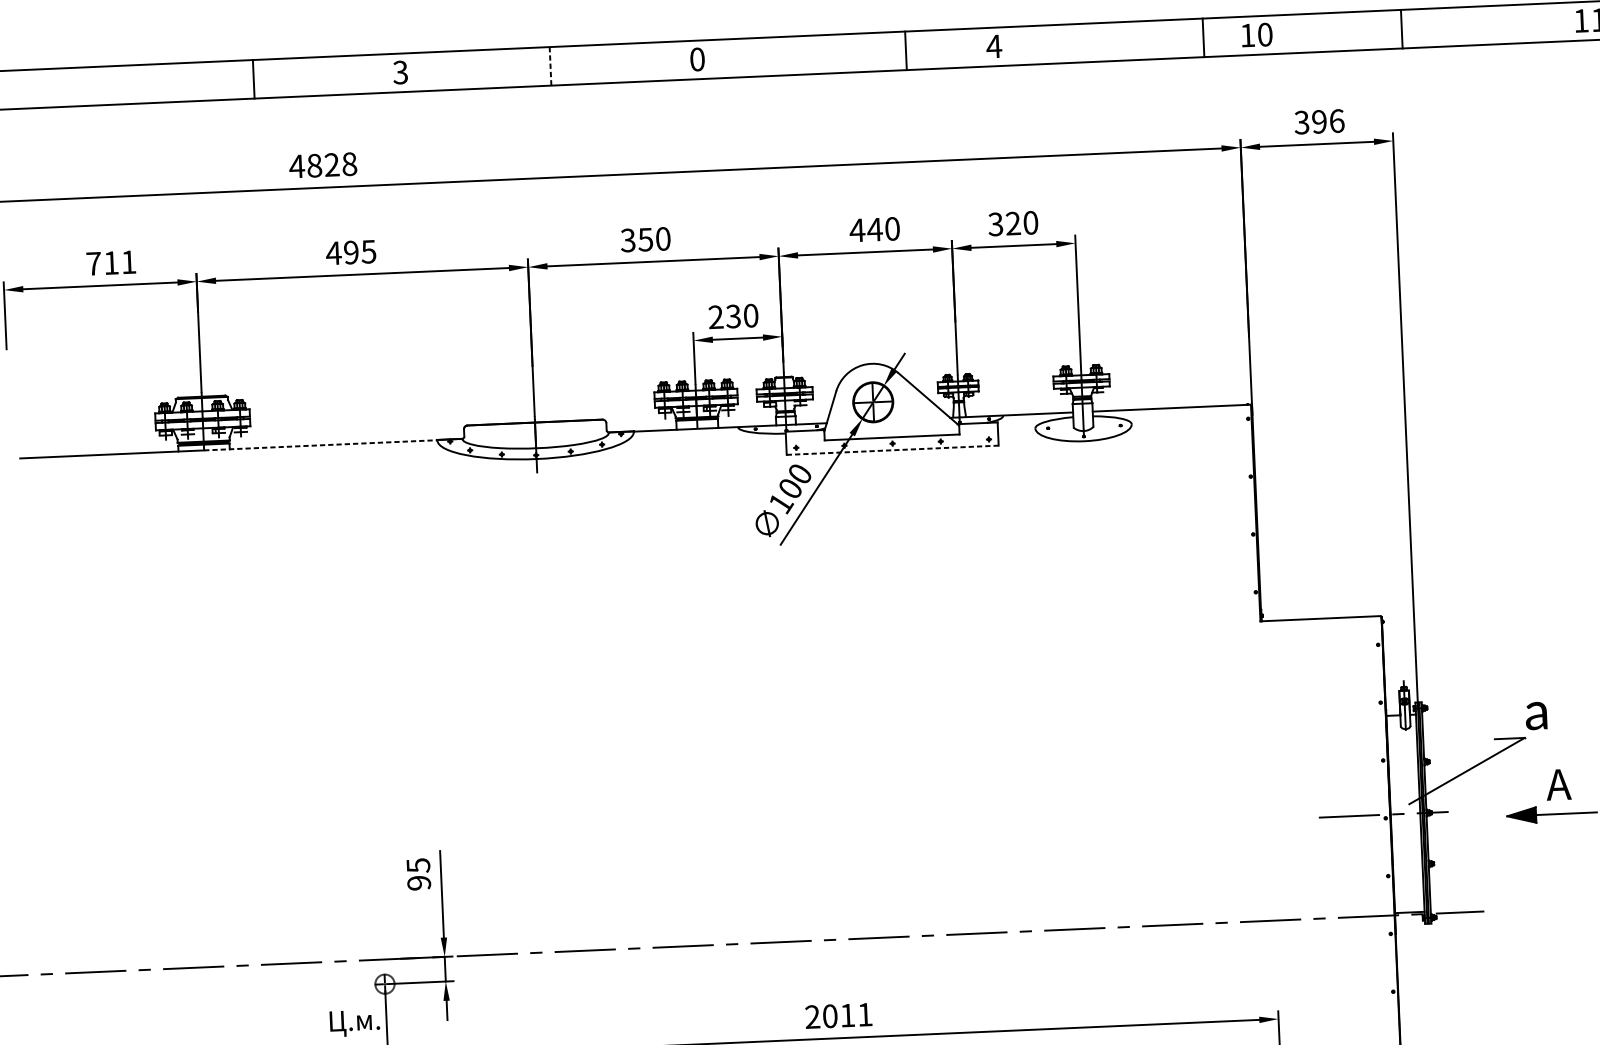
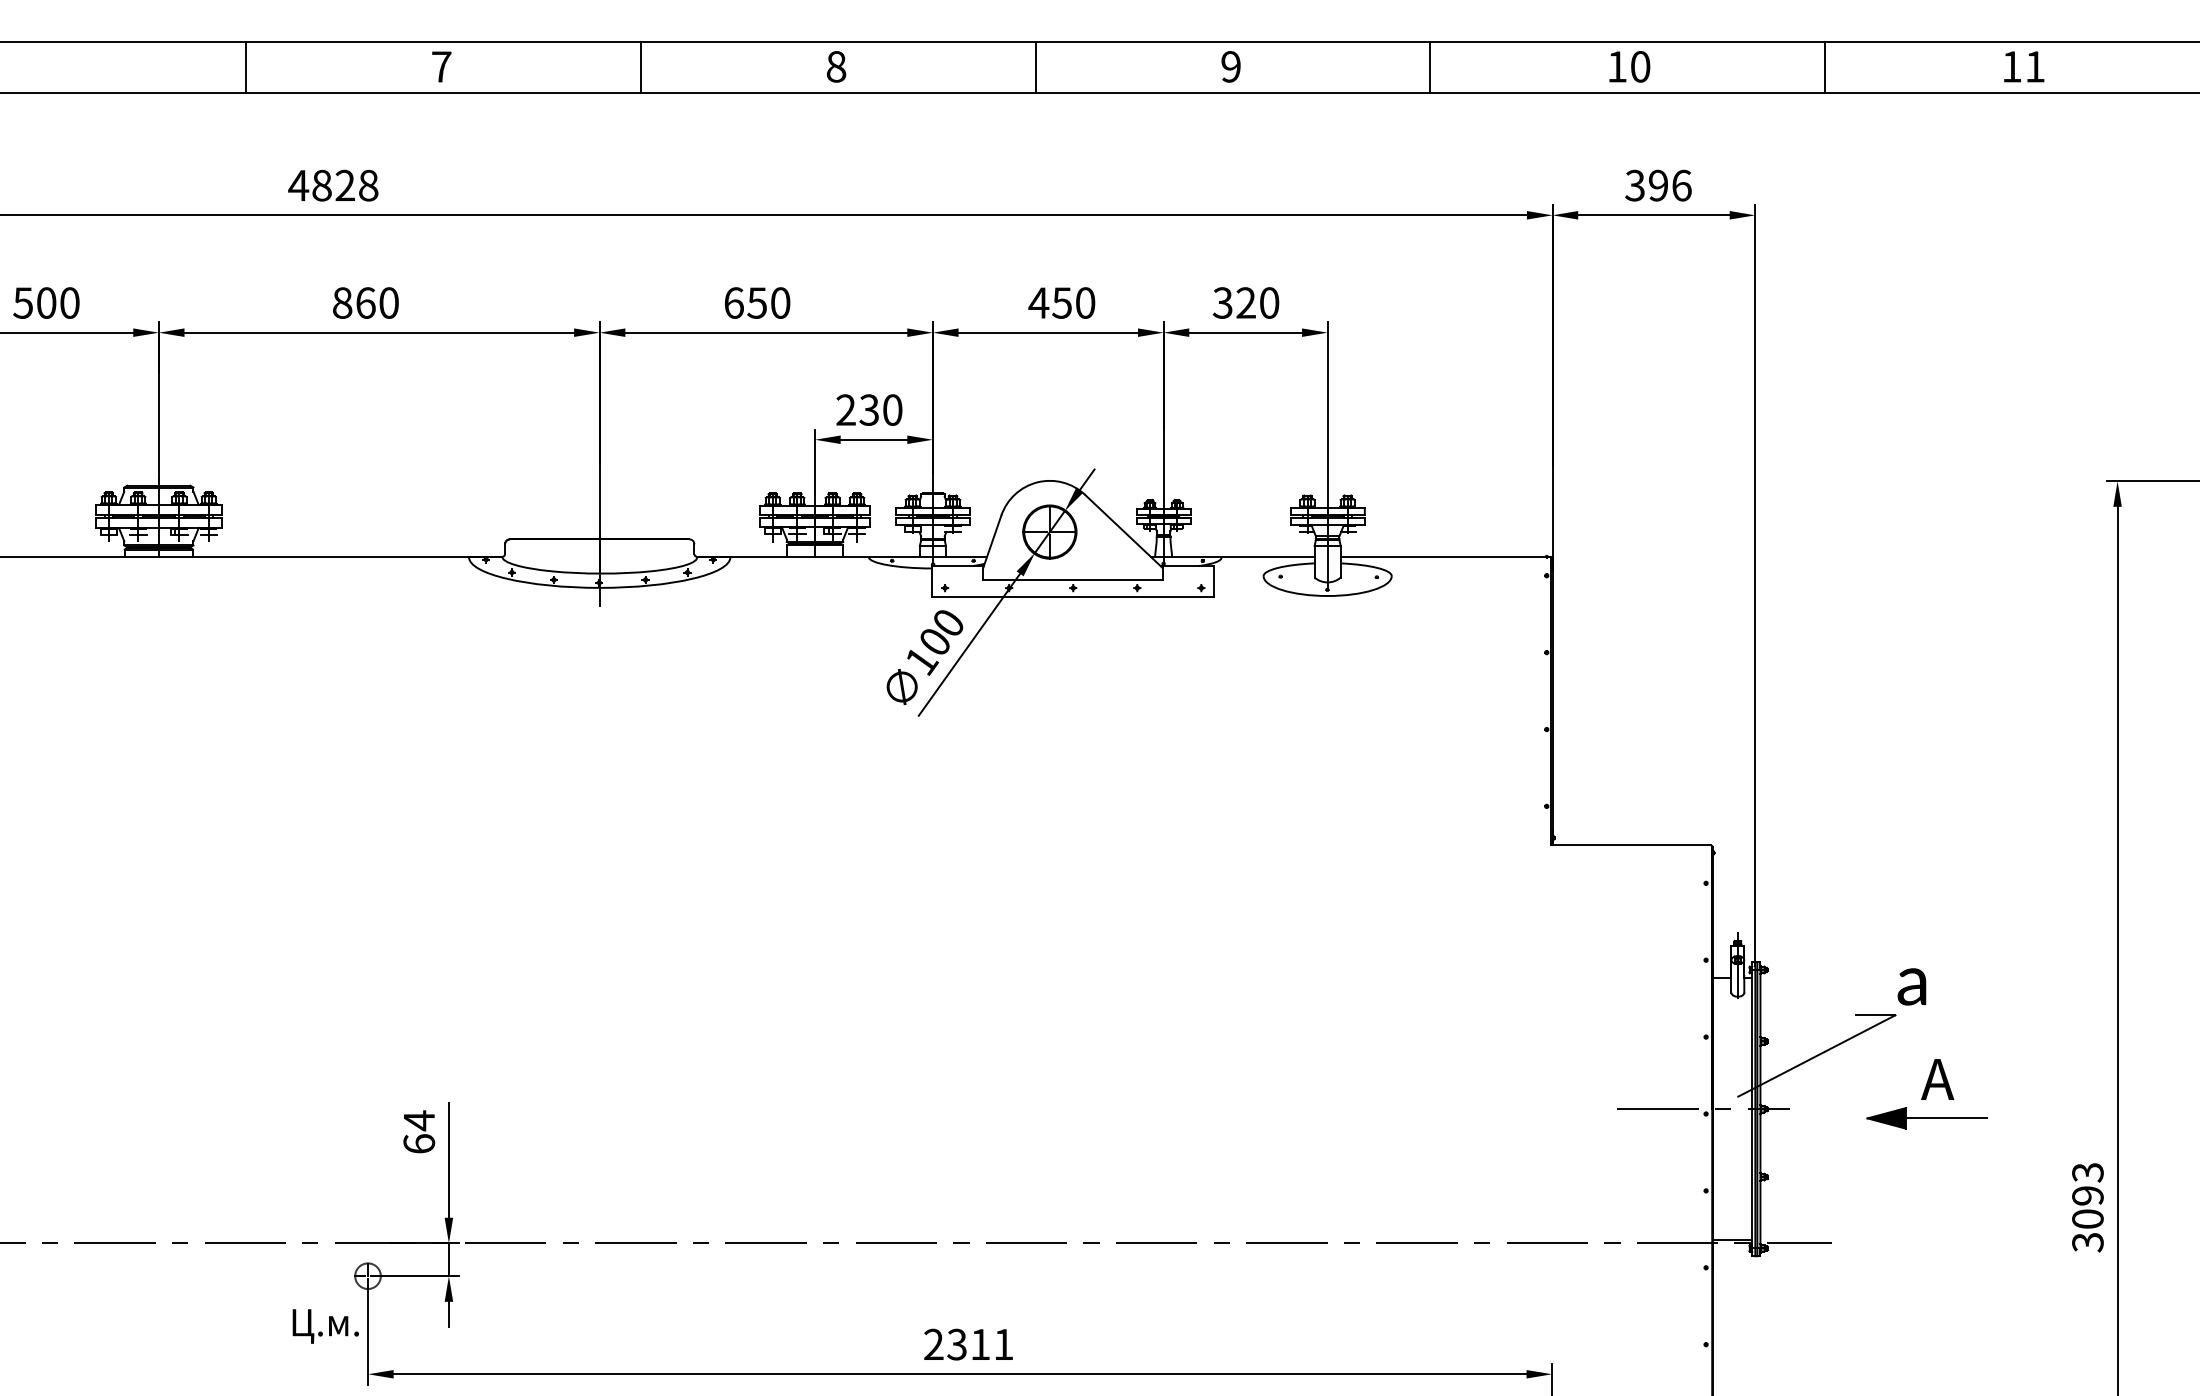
line: (1402, 29) -> (1825, 67), moved
text: (1256, 34) -> (1629, 66), moved
line: (1203, 37) -> (1430, 67), moved
text: (993, 46) -> (1230, 66), 4 -> 9
line: (905, 50) -> (1035, 67), moved
text: (697, 59) -> (836, 66), 0 -> 8
line: (550, 66) -> (640, 67), dashed -> solid
text: (400, 72) -> (441, 66), 3 -> 7
text: (874, 229) -> (1061, 302), 440 -> 450
text: (627, 240) -> (733, 302), 350 -> 650
text: (350, 252) -> (364, 302), 495 -> 860
text: (111, 262) -> (46, 302), 711 -> 500
line: (321, 445) -> (314, 557), dashed -> solid
line: (892, 450) -> (1072, 596), dashed -> solid
text: (418, 873) -> (419, 1131), 95 -> 64
text: (829, 1016) -> (956, 1344), 2011 -> 2311

